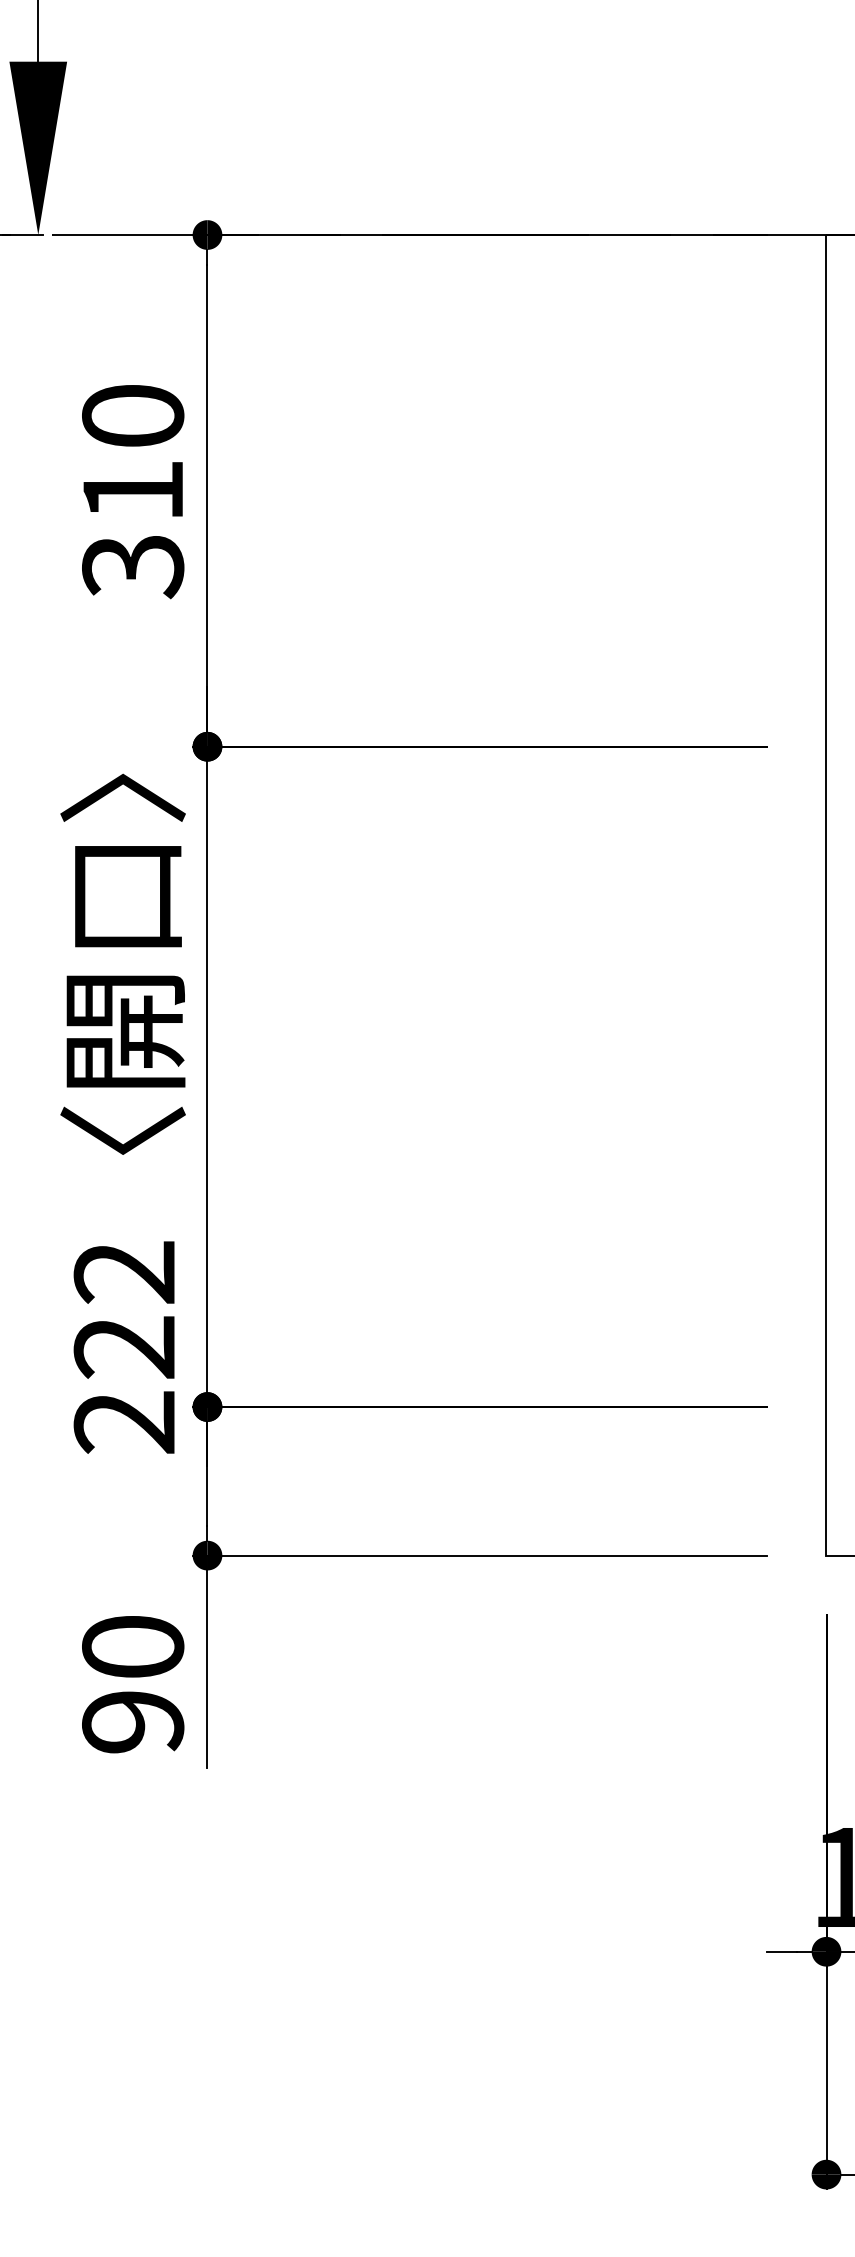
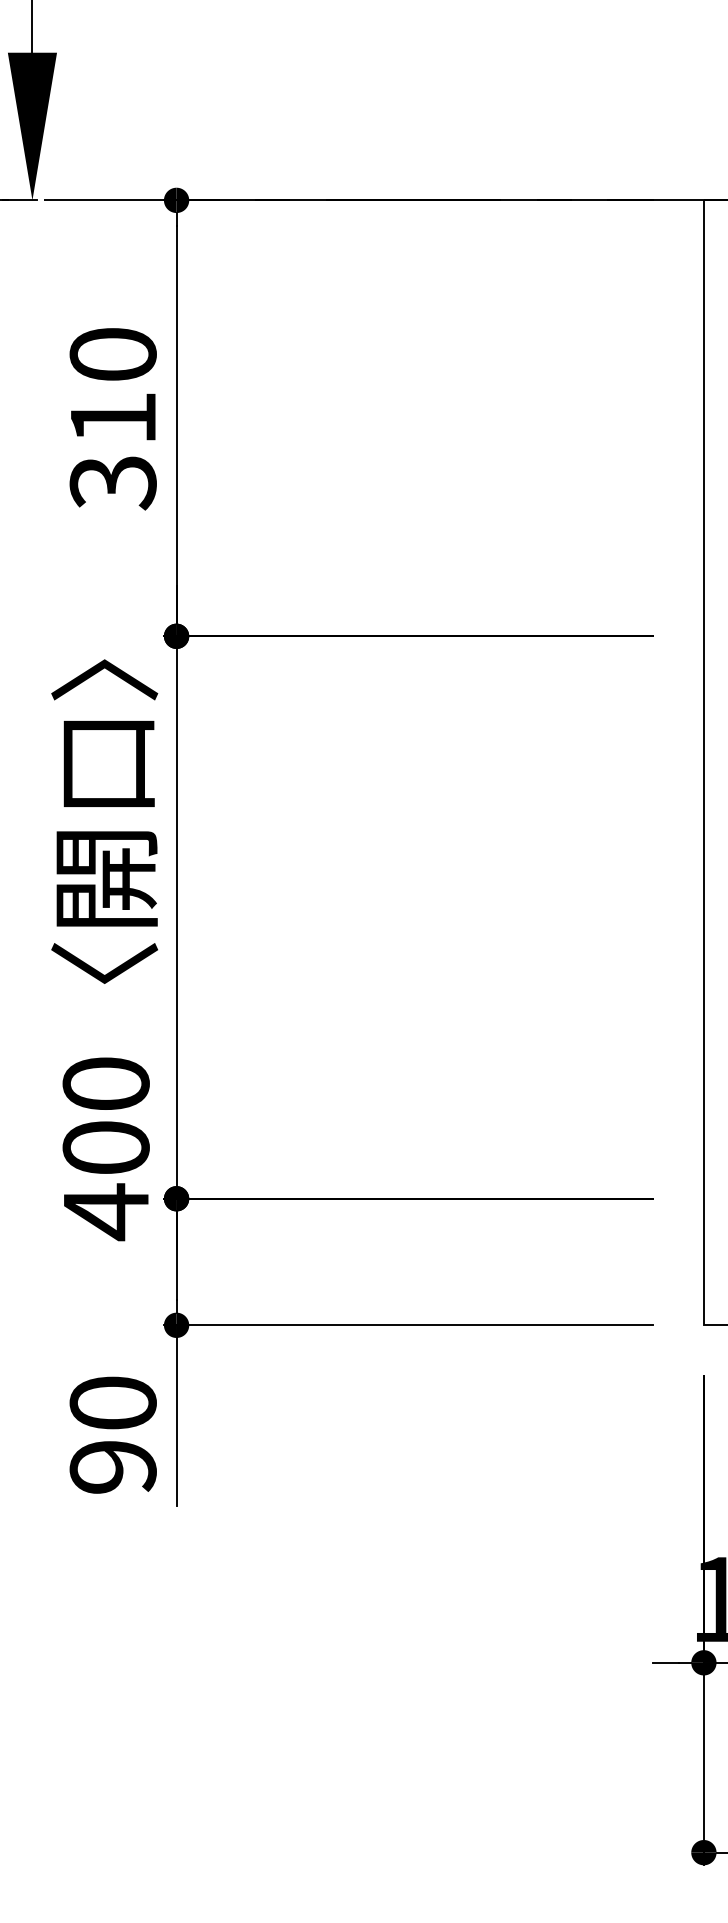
text: (124, 1349) -> (105, 1149), 222 -> 400

